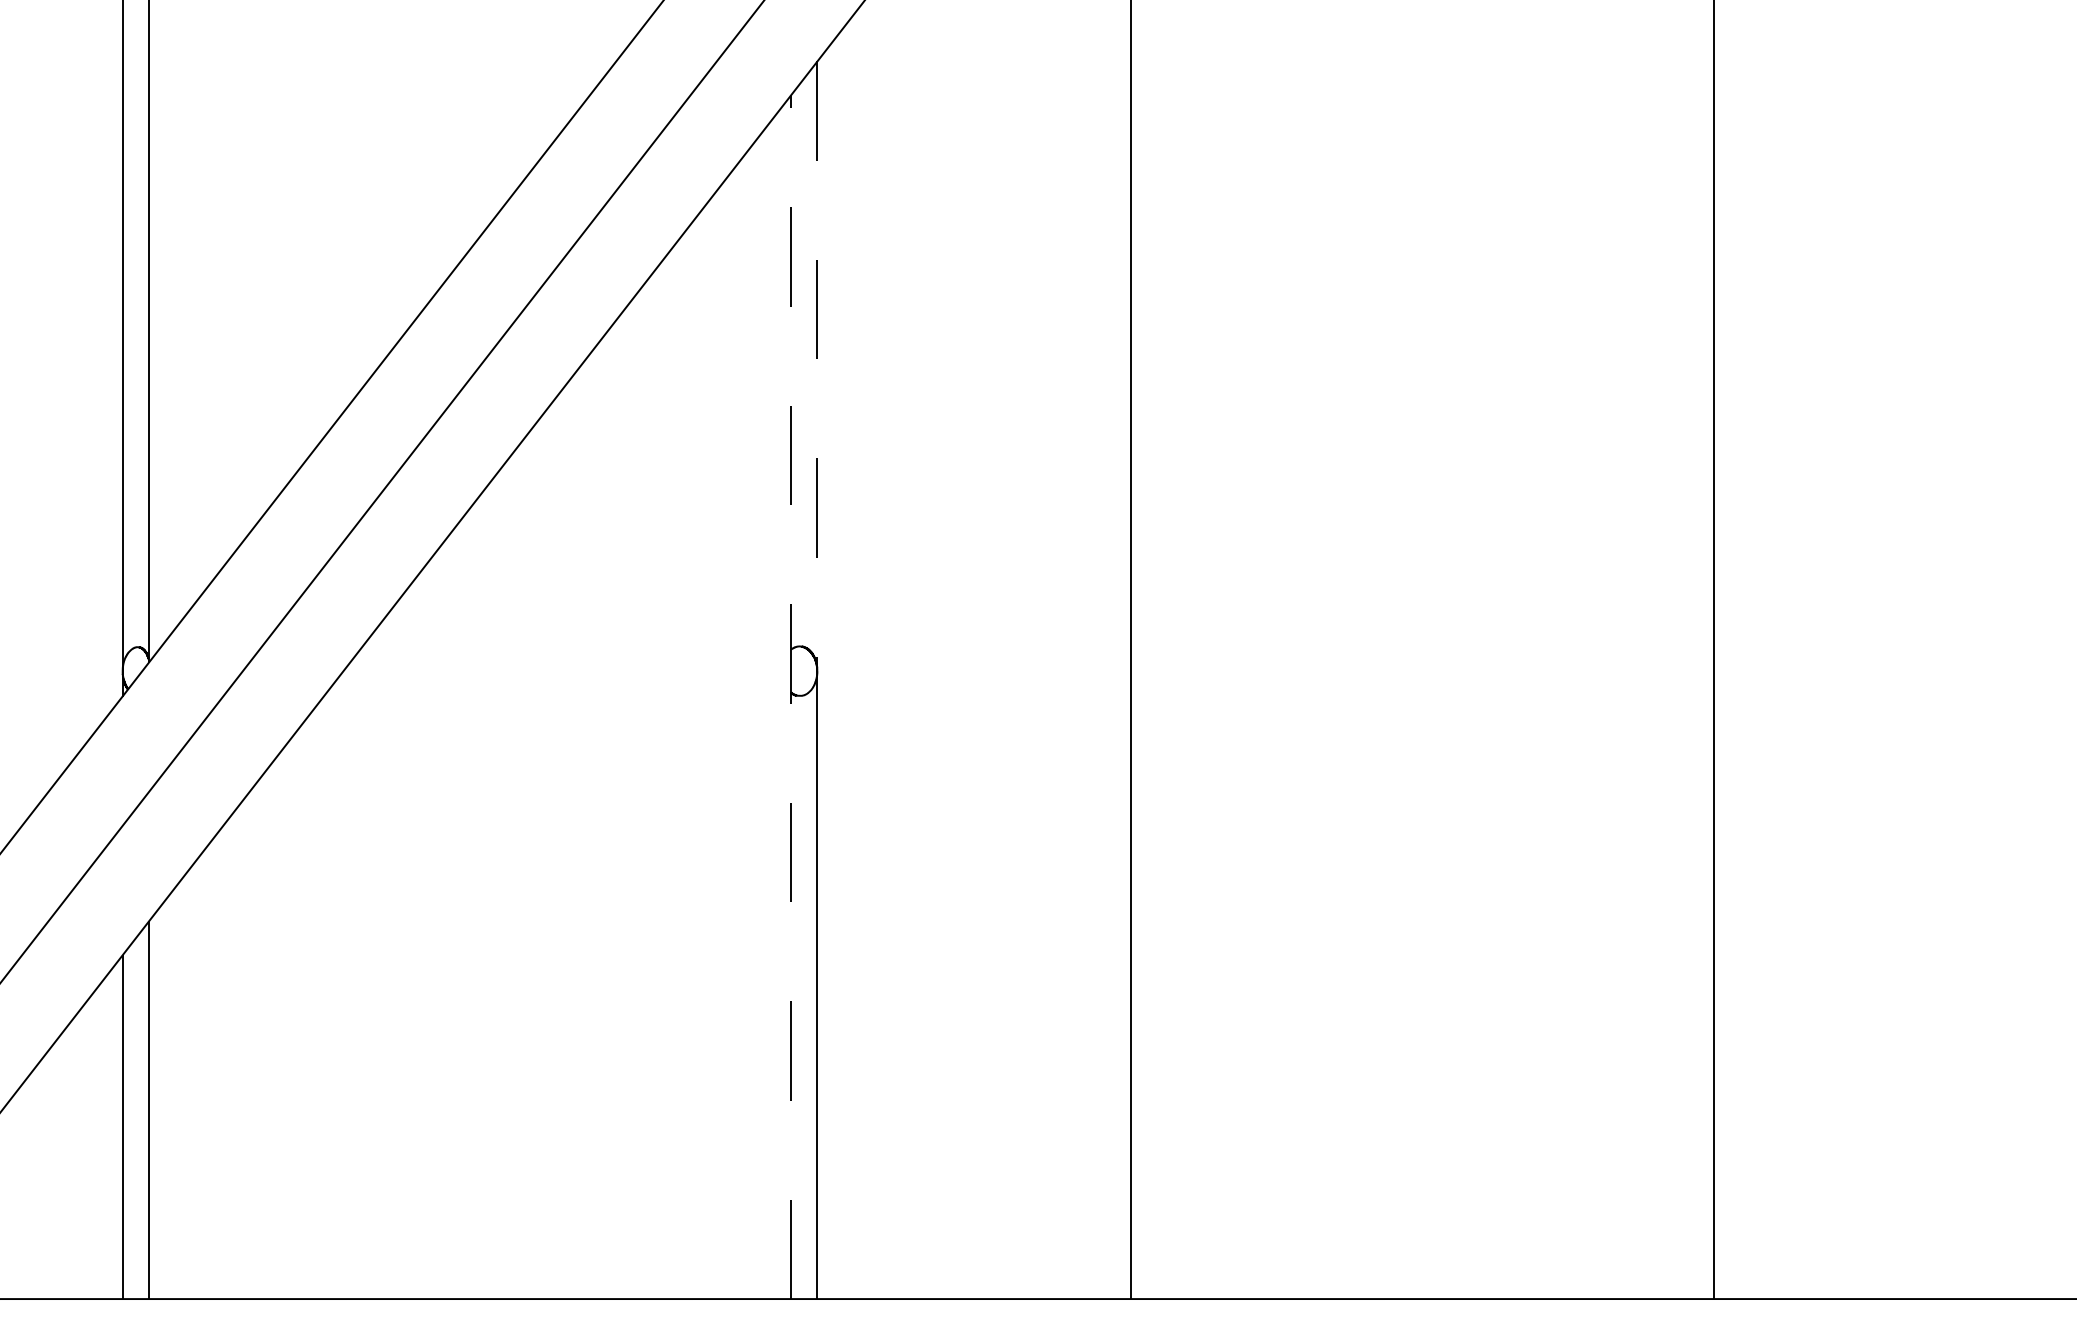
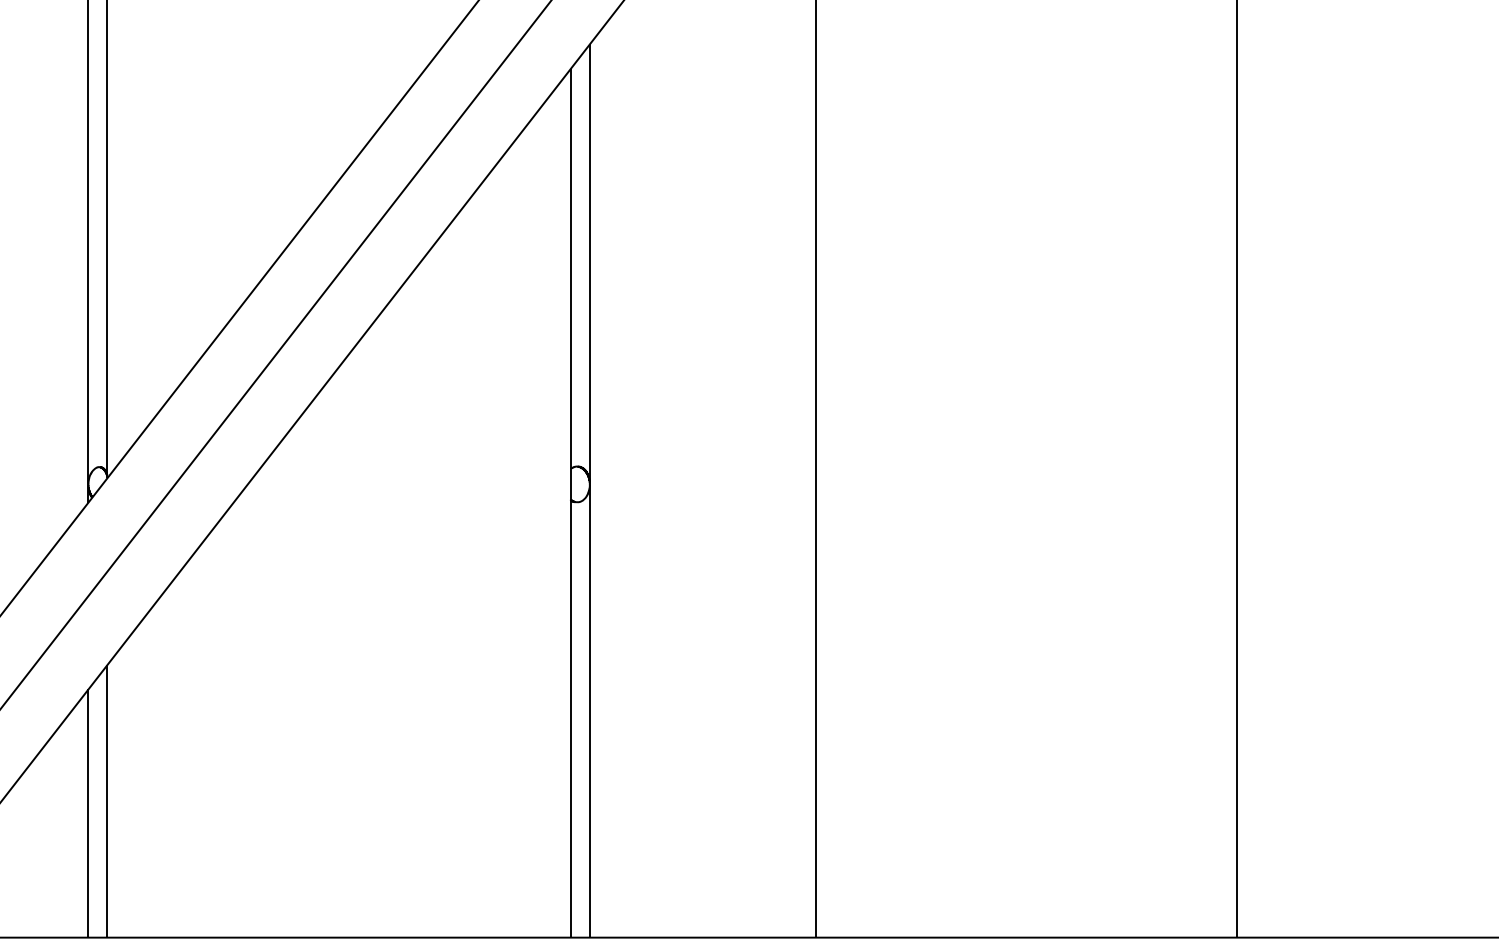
line: (817, 366) -> (589, 264), dashed -> solid
line: (791, 697) -> (571, 503), dashed -> solid

